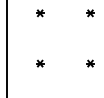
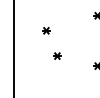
part: (40, 13) -> (46, 31), moved
part: (40, 63) -> (57, 56), moved

